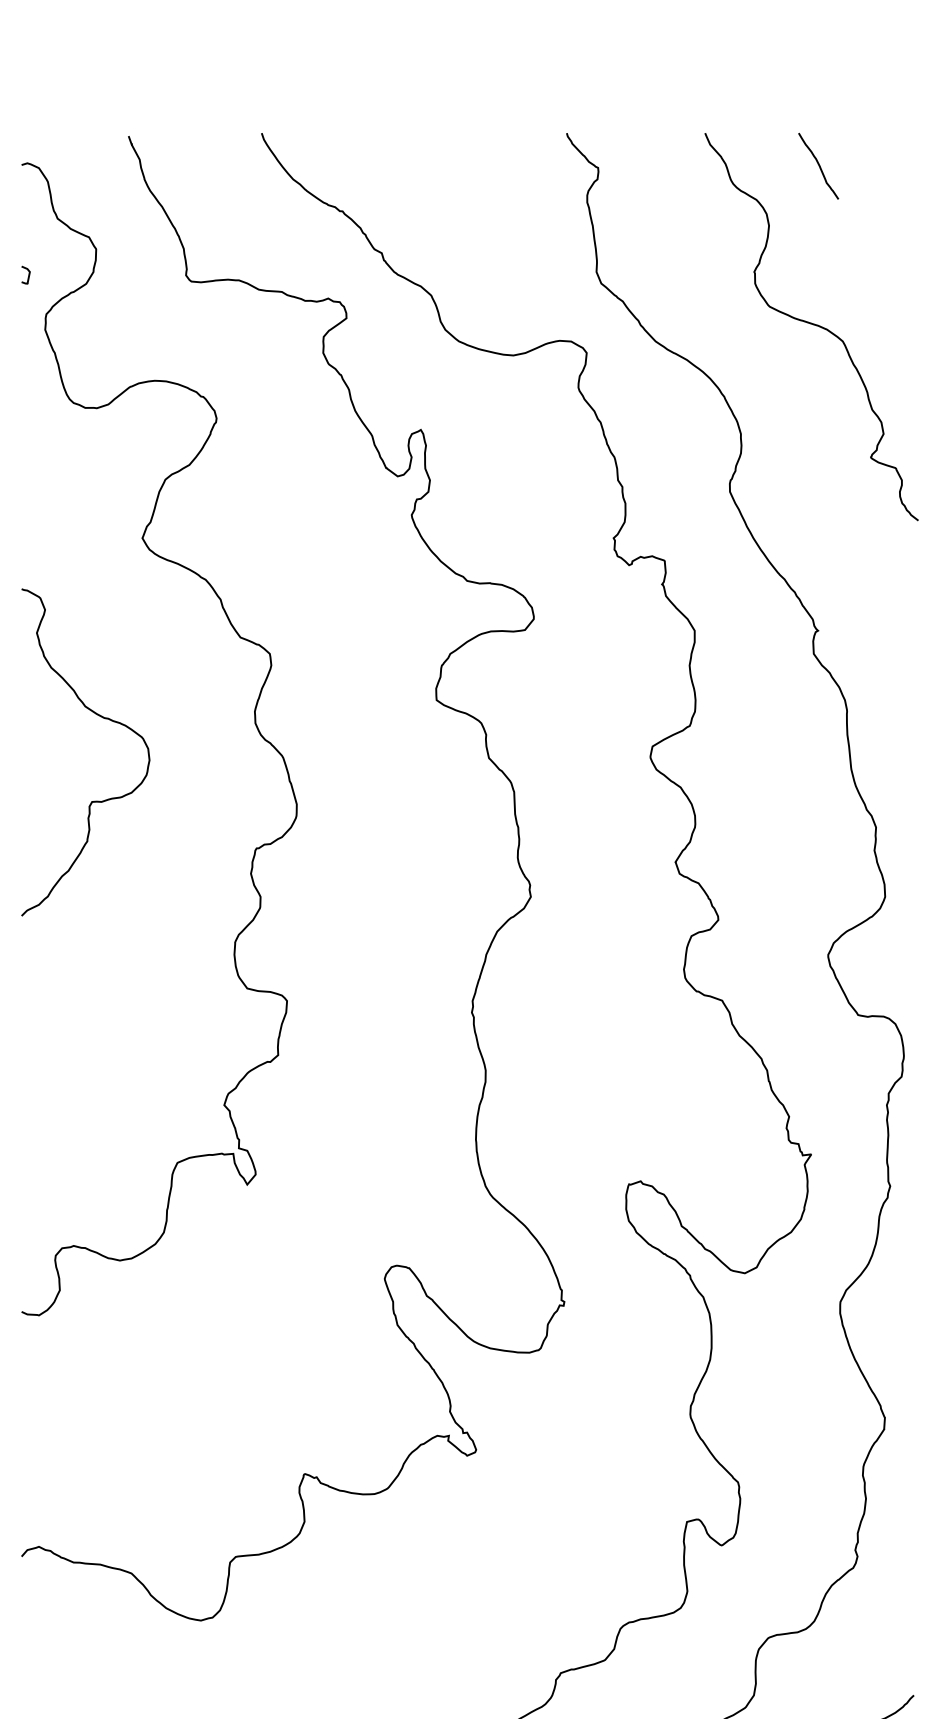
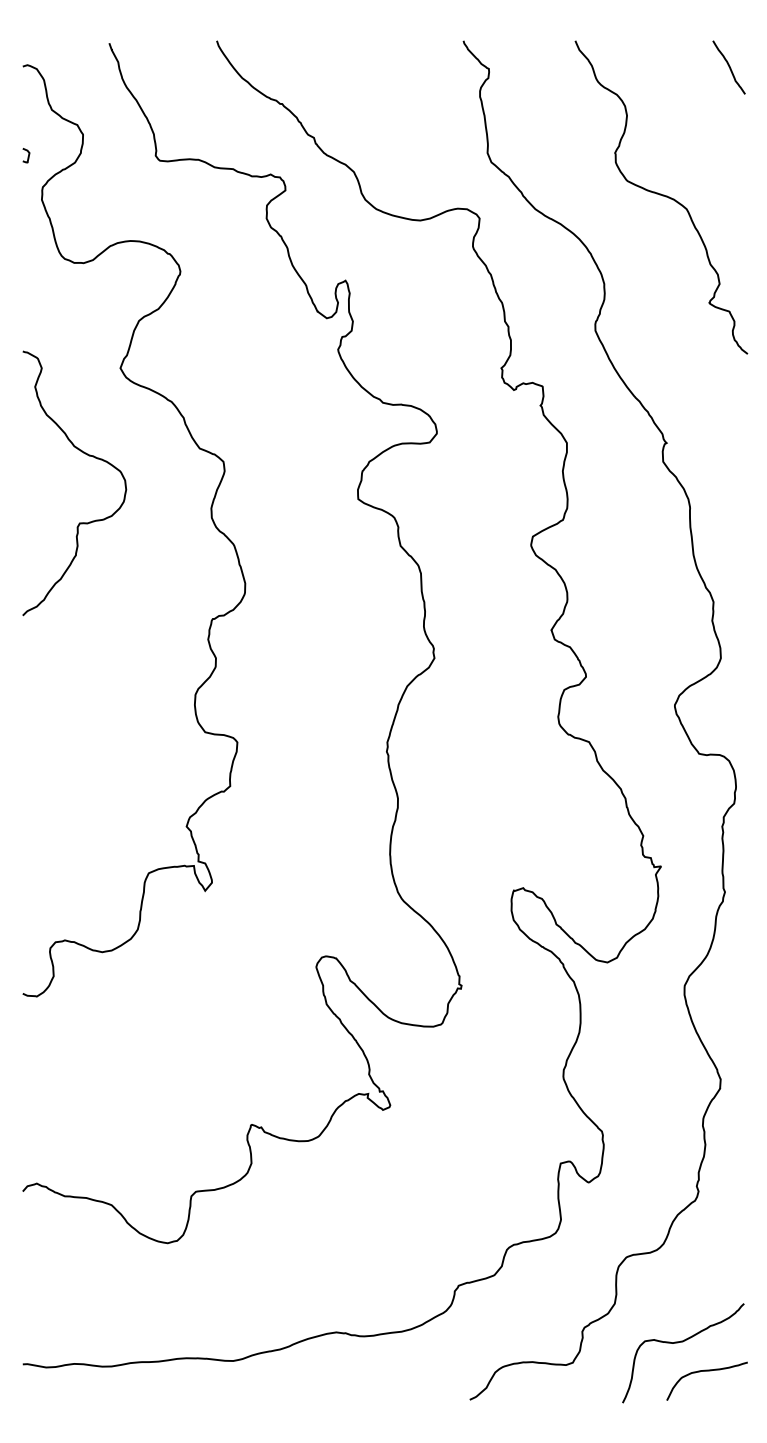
curve: (817, 166) -> (728, 67), moved
curve: (101, 717) -> (87, 455), moved

